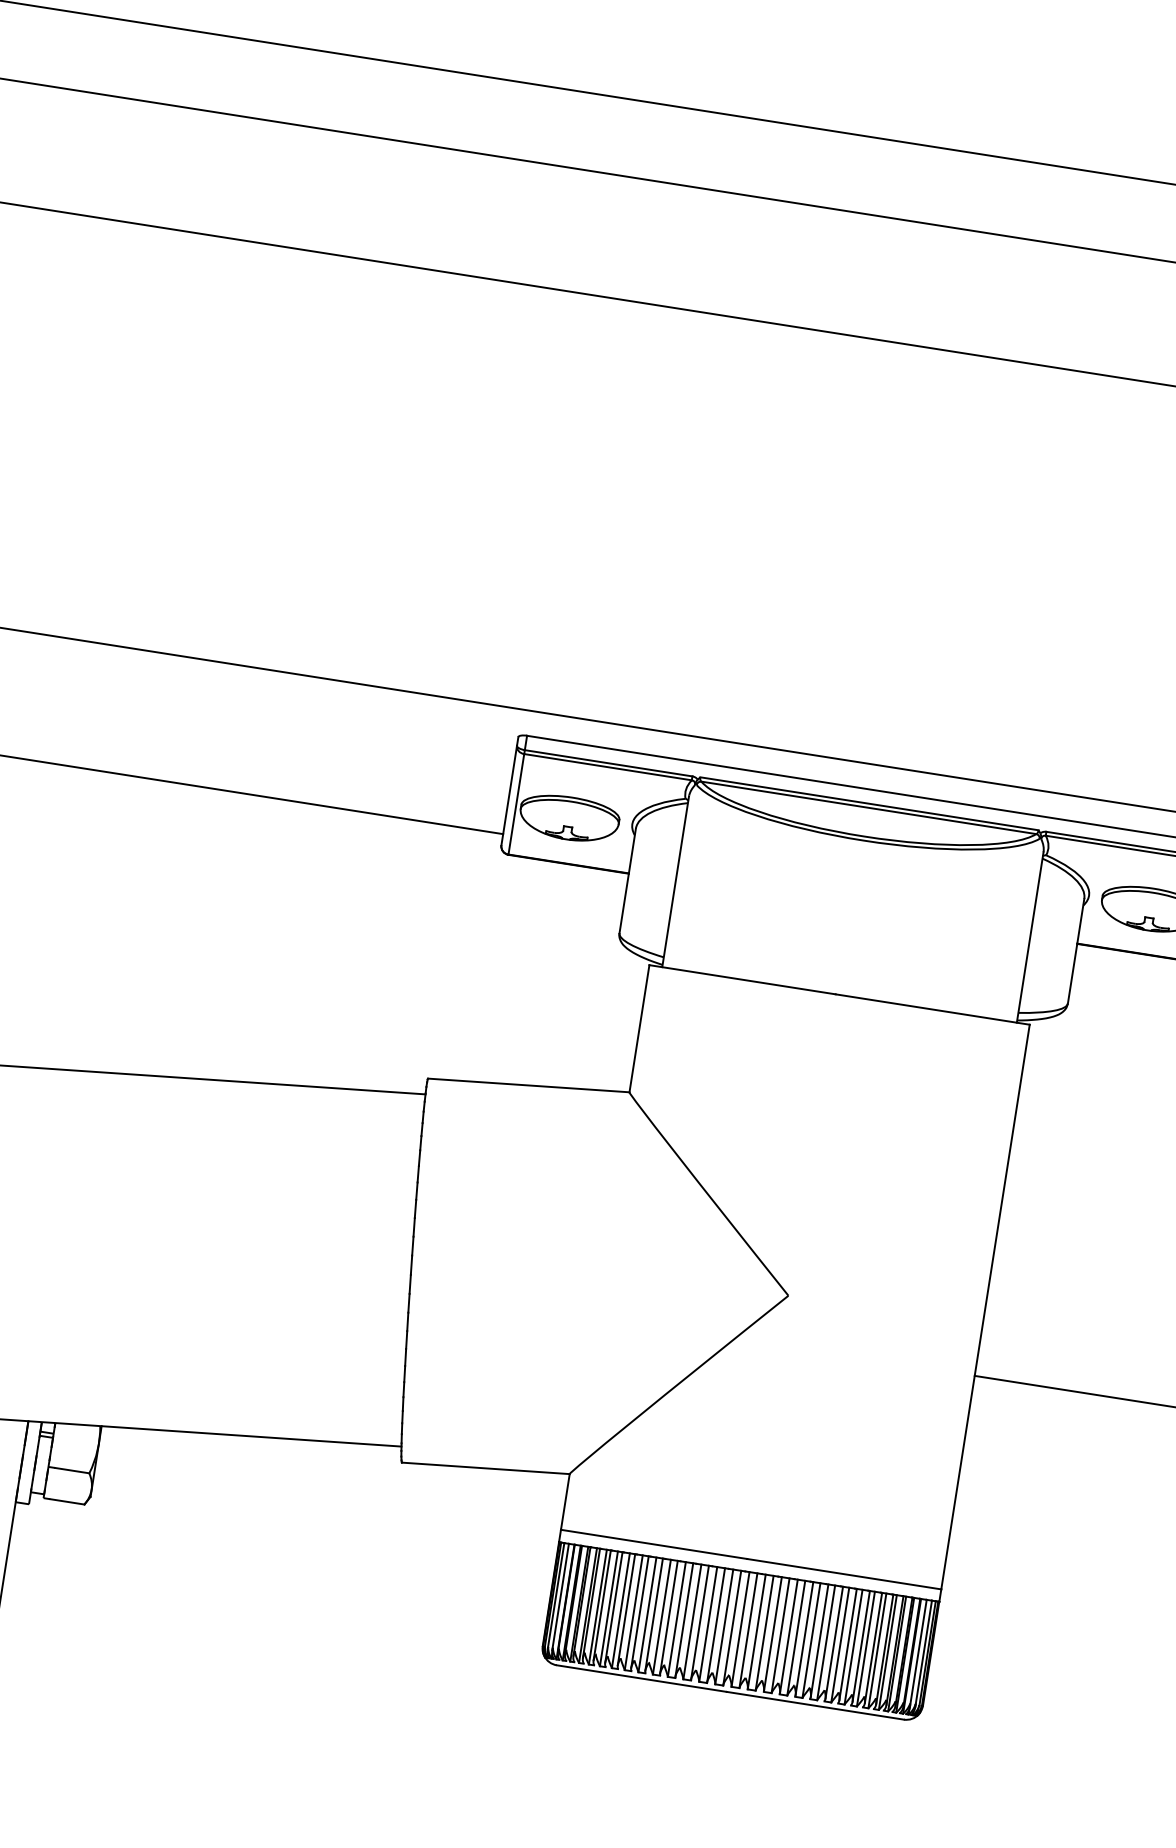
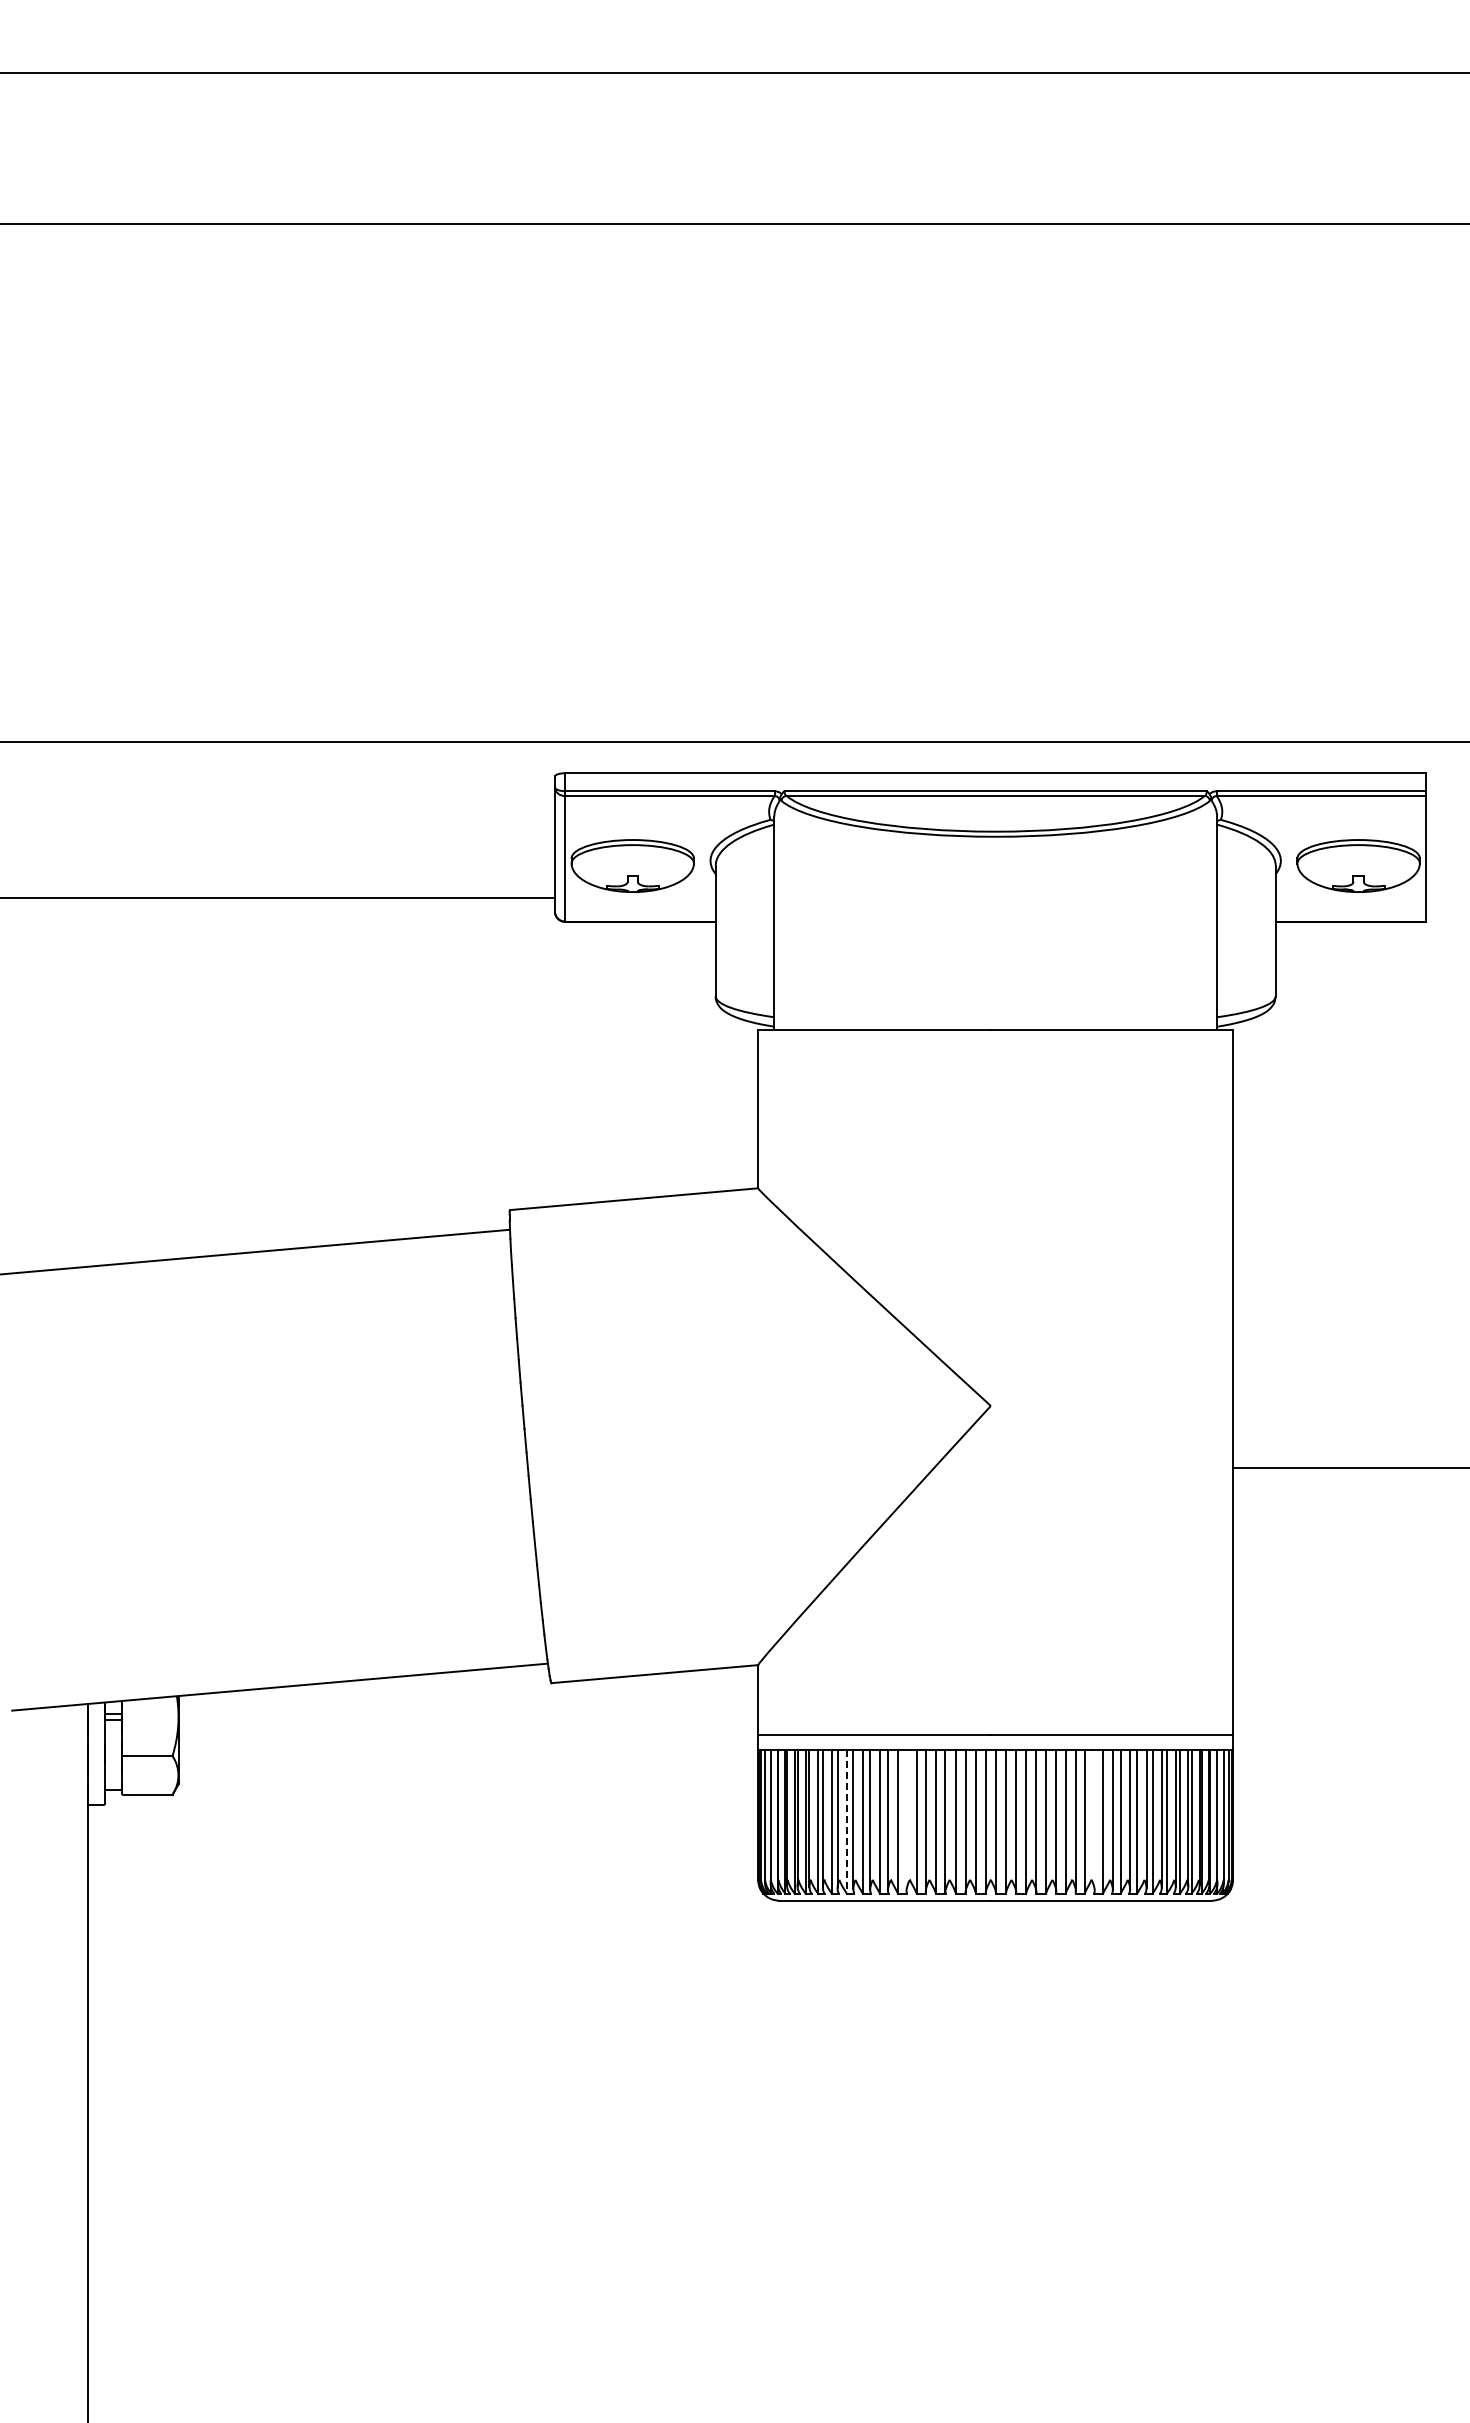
line: (620, 1610) -> (846, 1821), solid -> dashed
line: (668, 1617) -> (906, 1820), removed
line: (819, 1640) -> (1094, 1820), removed

